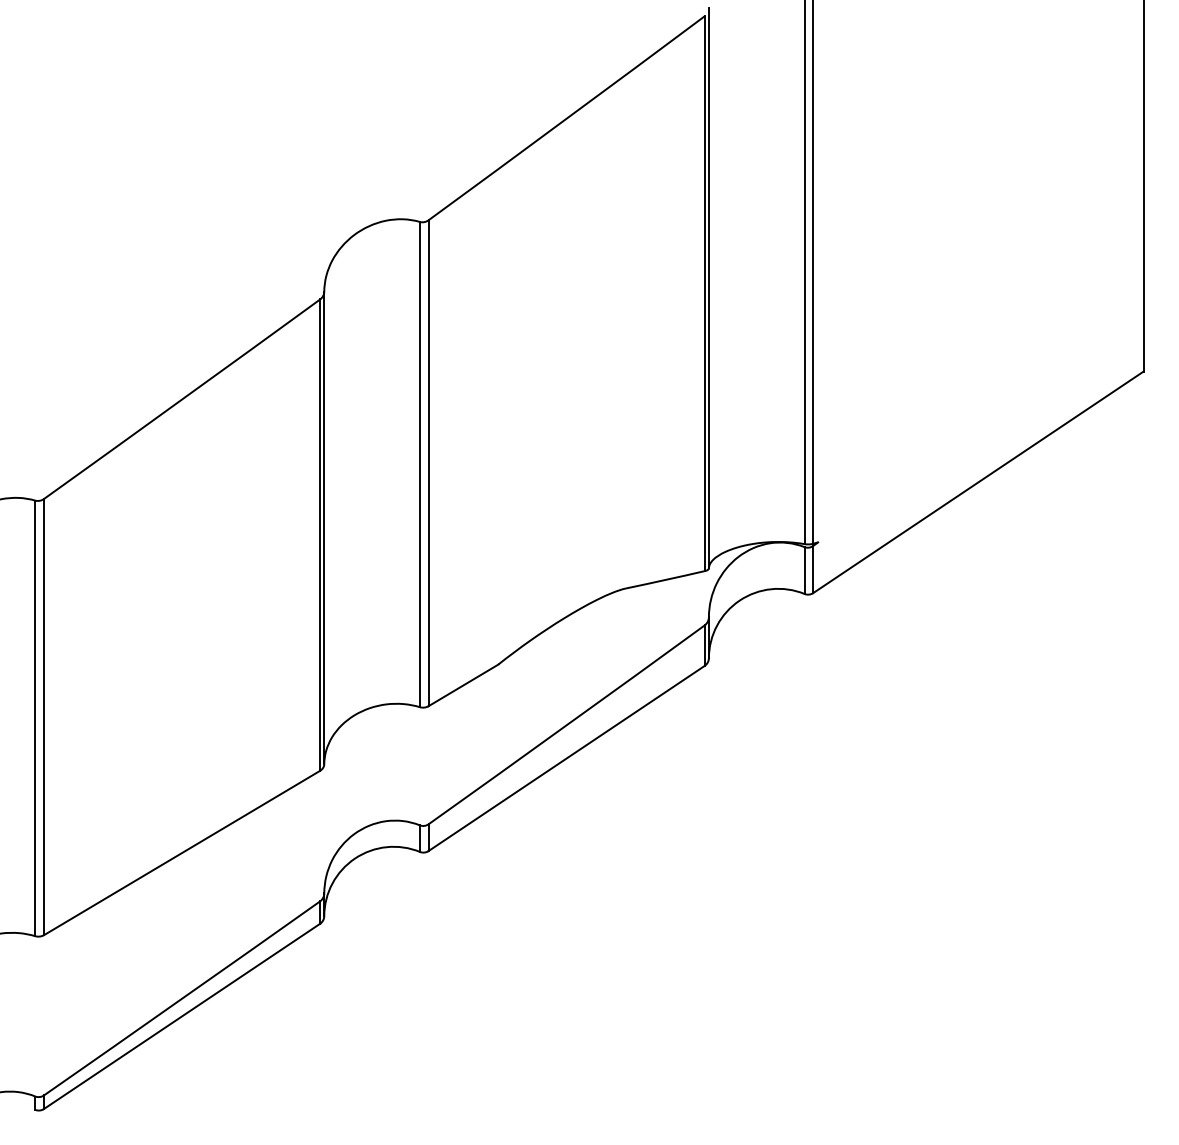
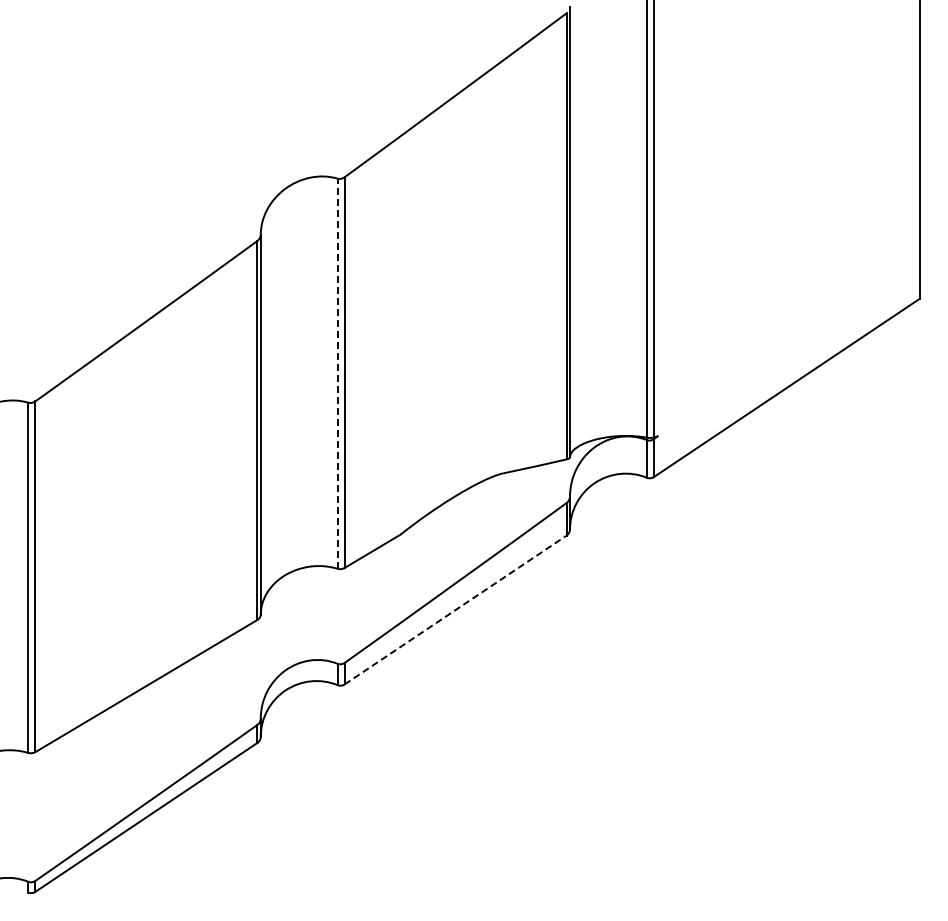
line: (419, 464) -> (337, 373), solid -> dashed
line: (566, 759) -> (455, 610), solid -> dashed

